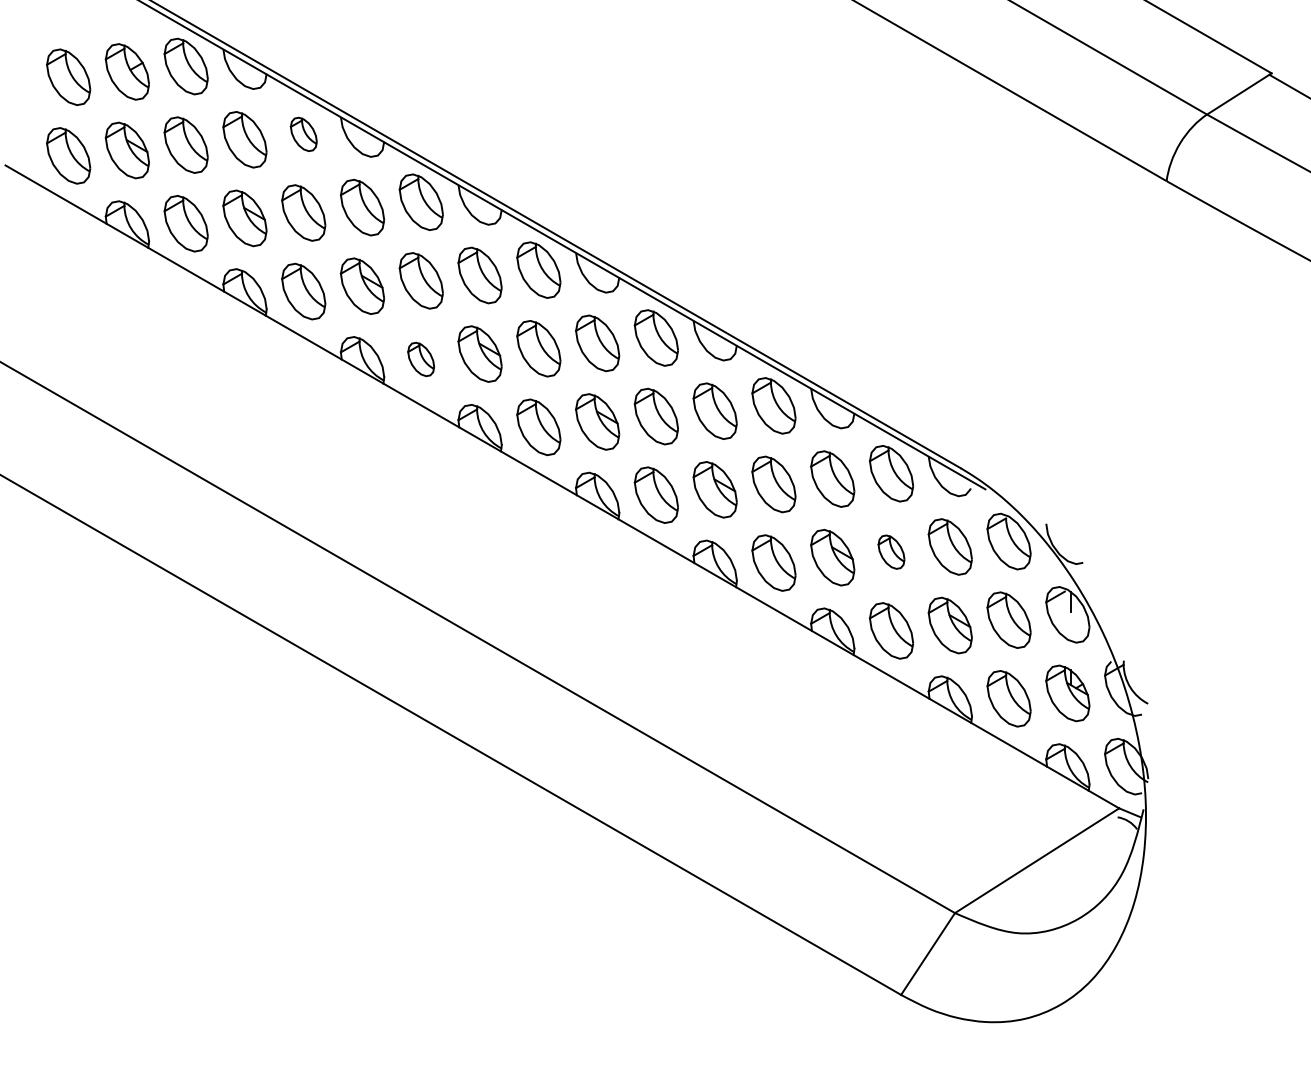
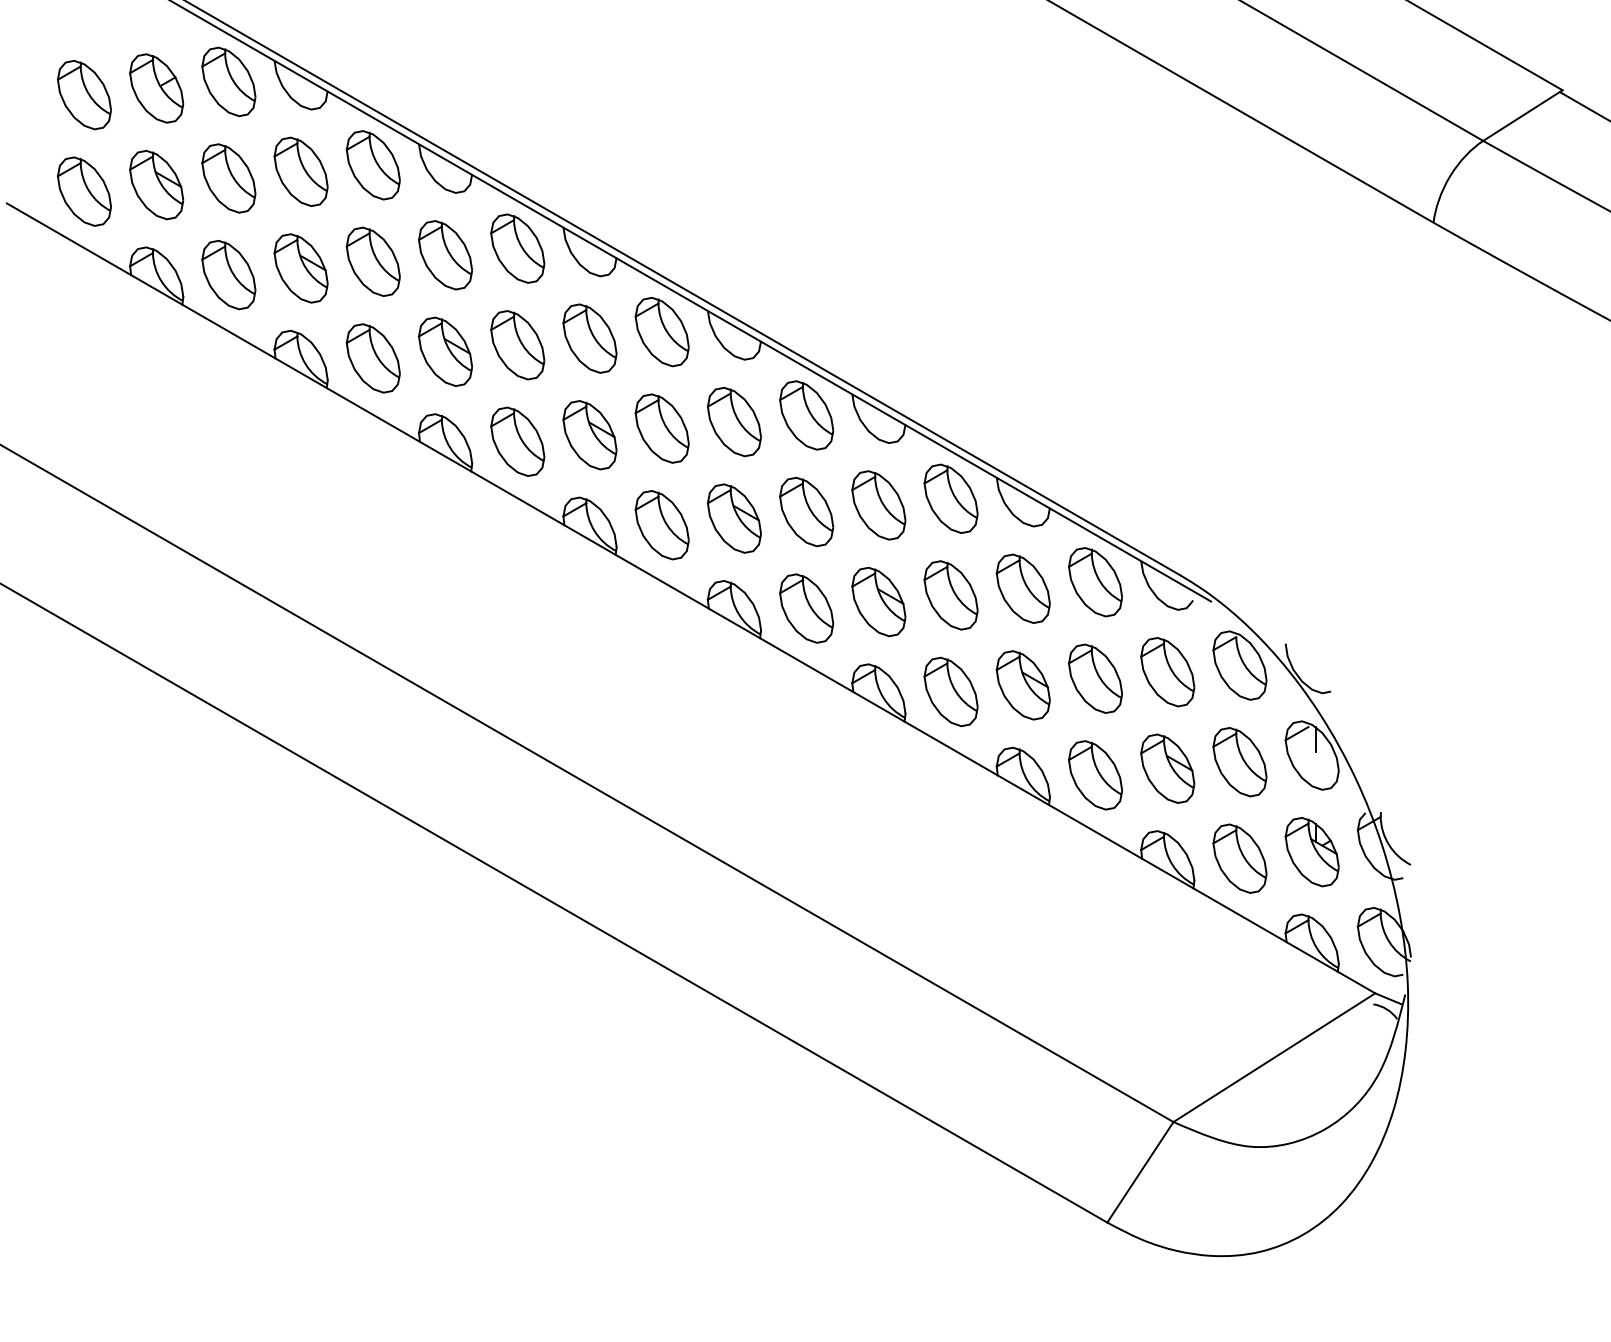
part: (303, 134) -> (372, 165), size x1.67
part: (420, 359) -> (516, 441), size x1.67
part: (891, 551) -> (1095, 677), size x1.67

